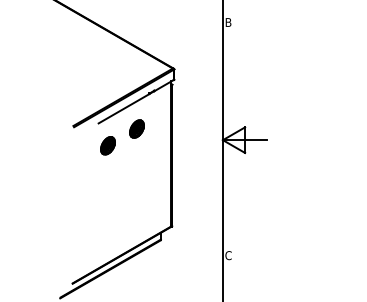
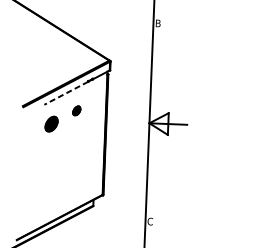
line: (123, 109) -> (65, 93), solid -> dashed
part: (136, 128) -> (76, 110), size x0.6

